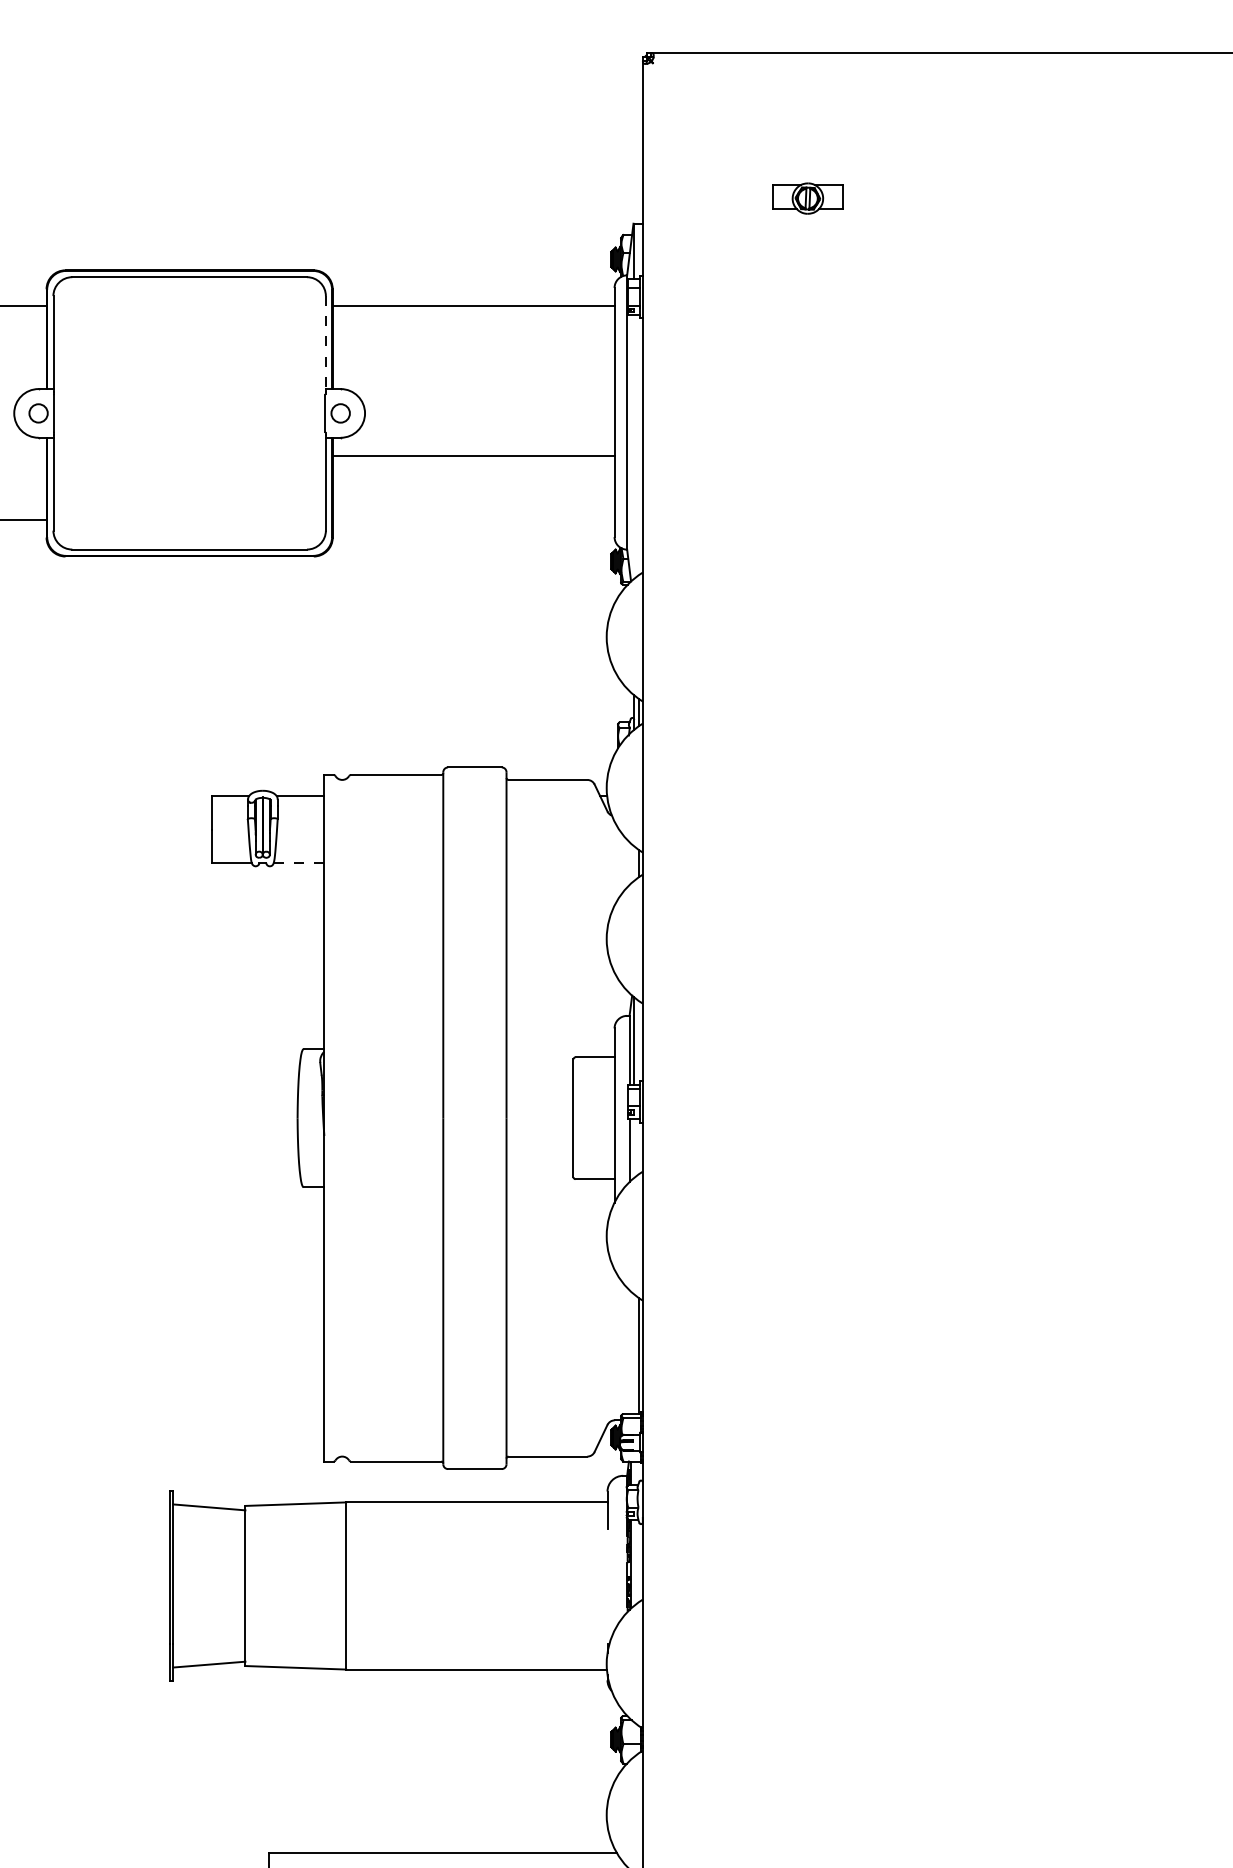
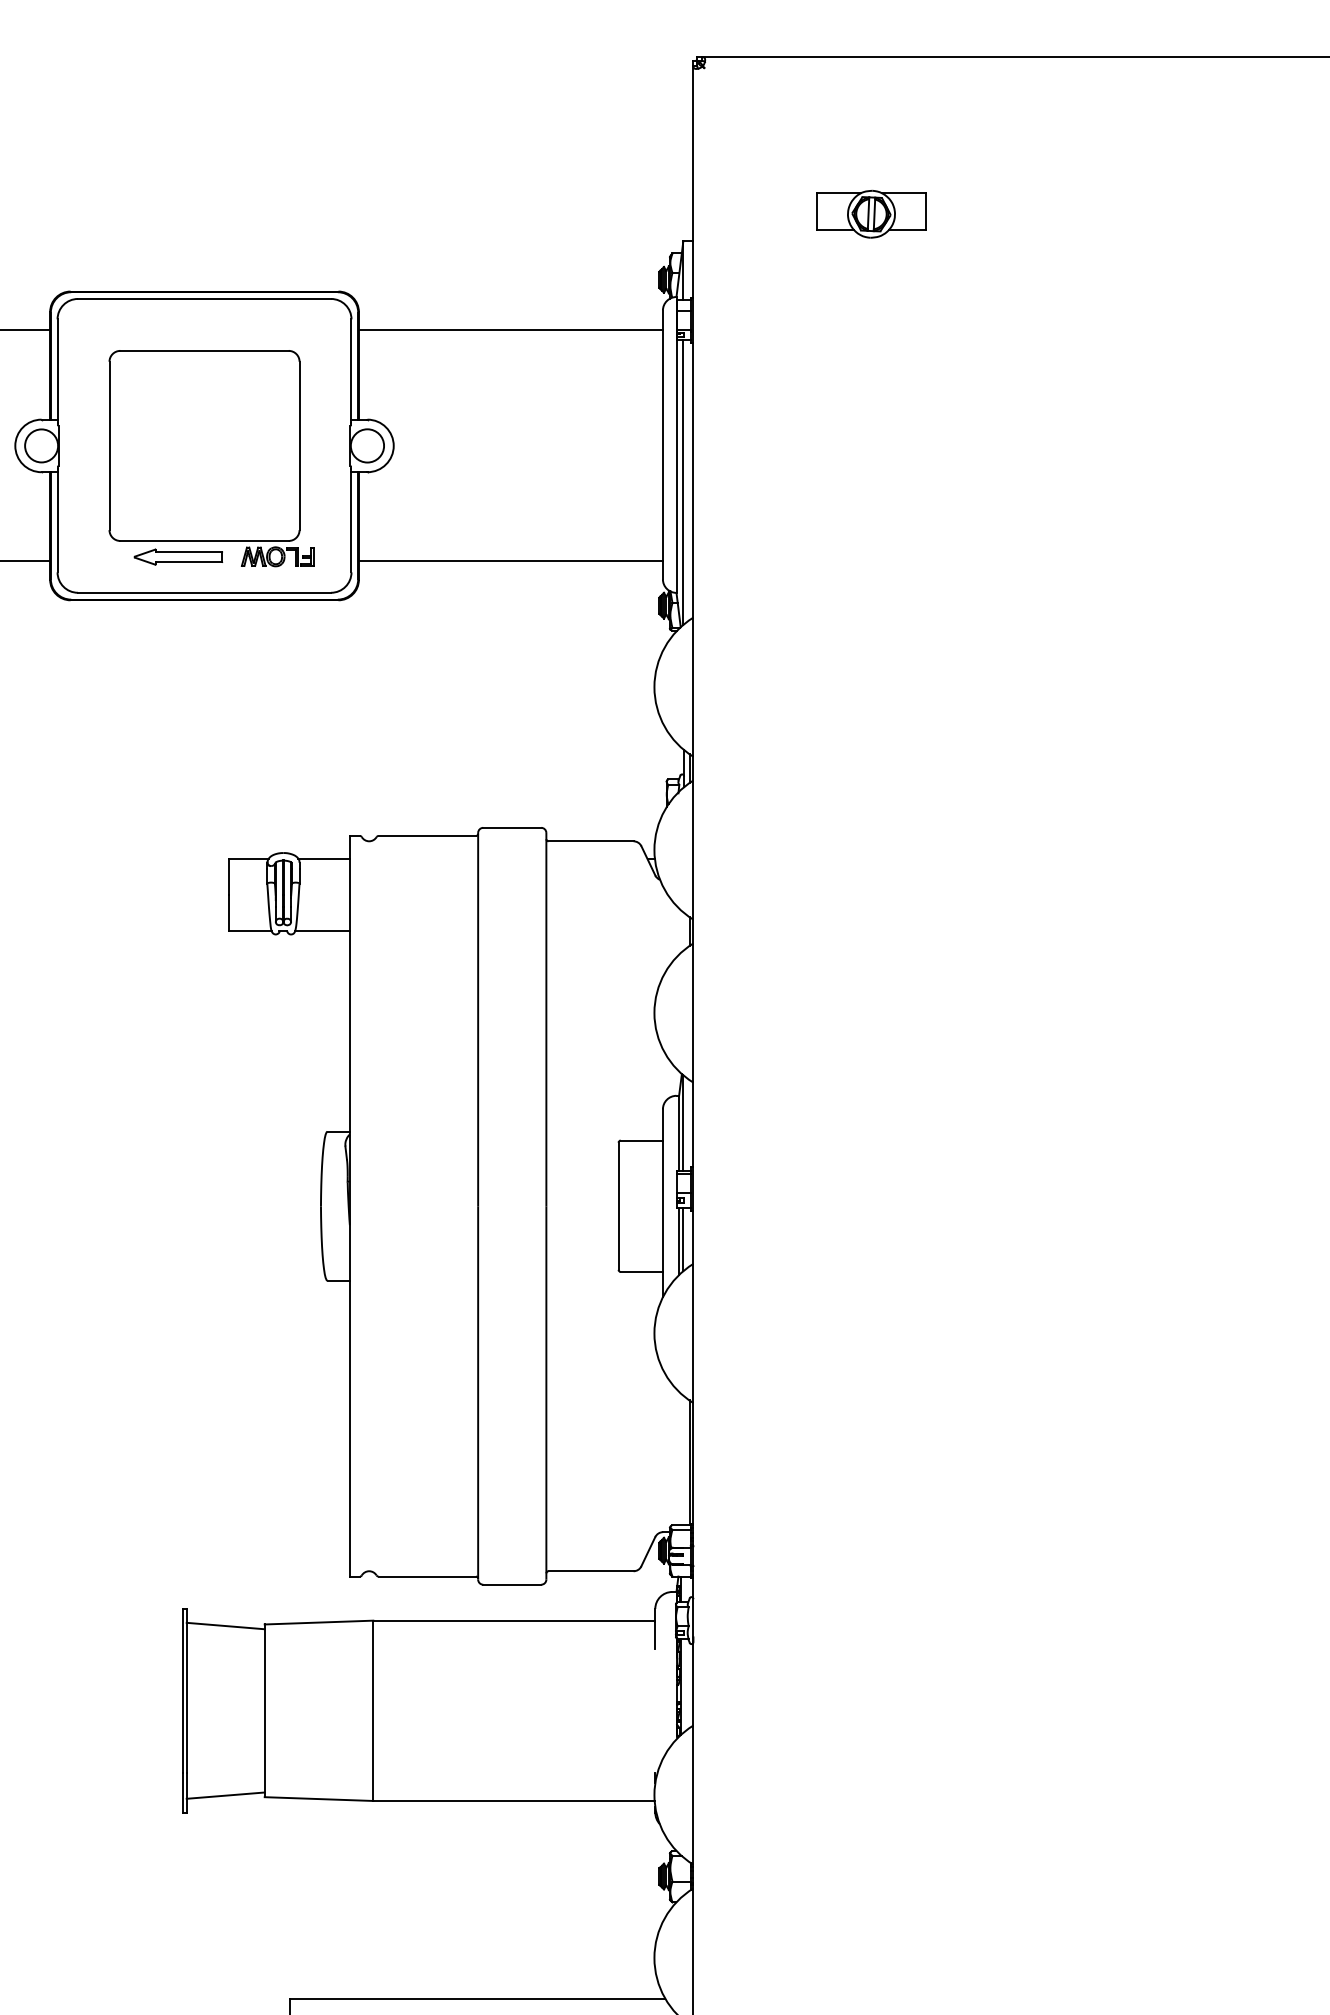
part: (807, 197) -> (871, 213), size x1.43
line: (325, 343) -> (351, 370), dashed -> solid
circle: (38, 413) -> (41, 445), size x1.67
circle: (340, 413) -> (367, 445), size x1.67
part: (196, 425) -> (211, 458), added
line: (633, 446) -> (683, 481), added
line: (473, 456) -> (510, 561), moved
line: (299, 862) -> (323, 930), dashed -> solid
line: (633, 1149) -> (683, 1239), added

